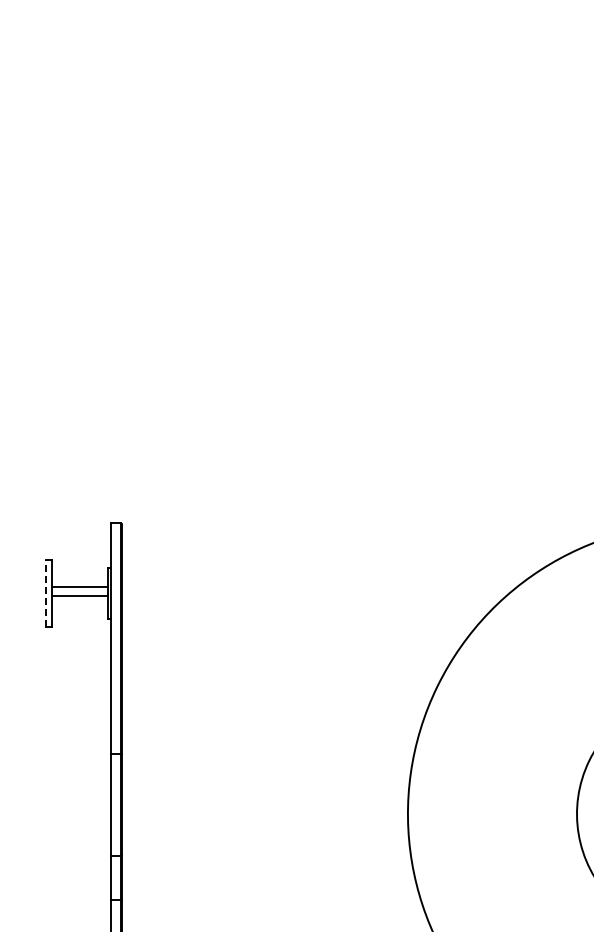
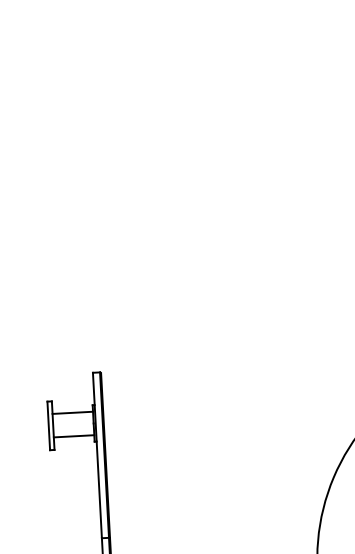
line: (79, 587) -> (73, 436), moved
line: (45, 593) -> (48, 425), dashed -> solid
line: (79, 596) -> (72, 412), moved

